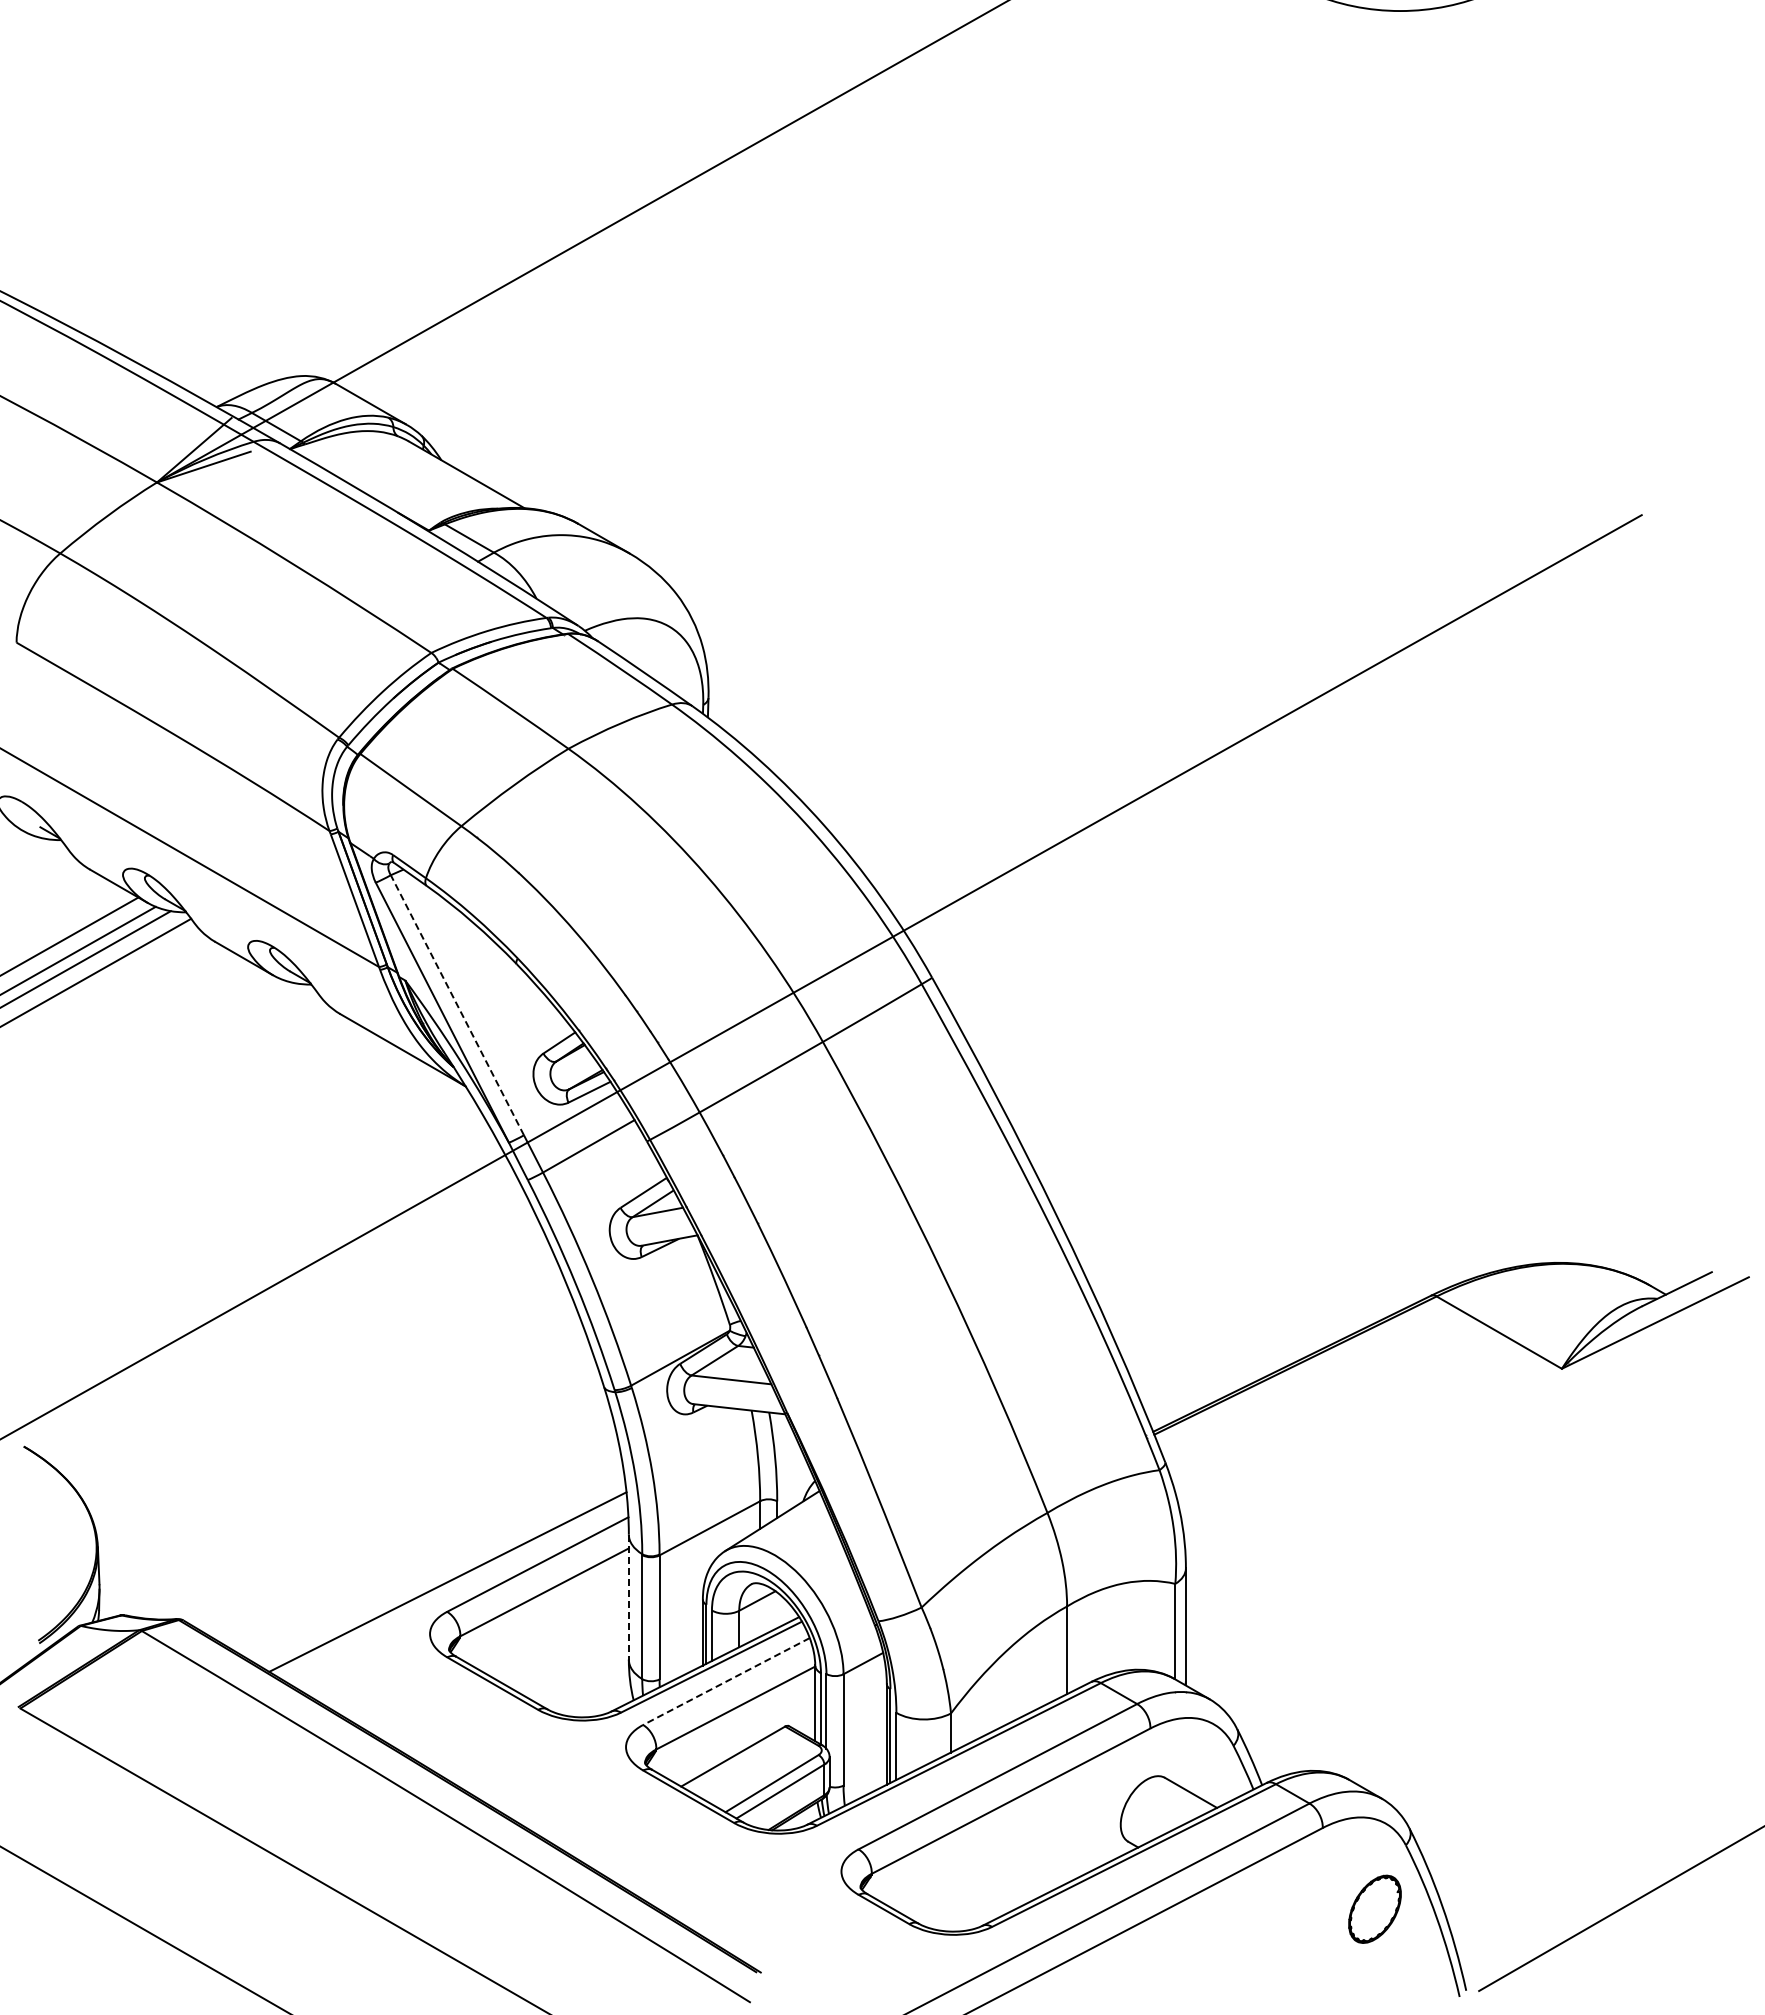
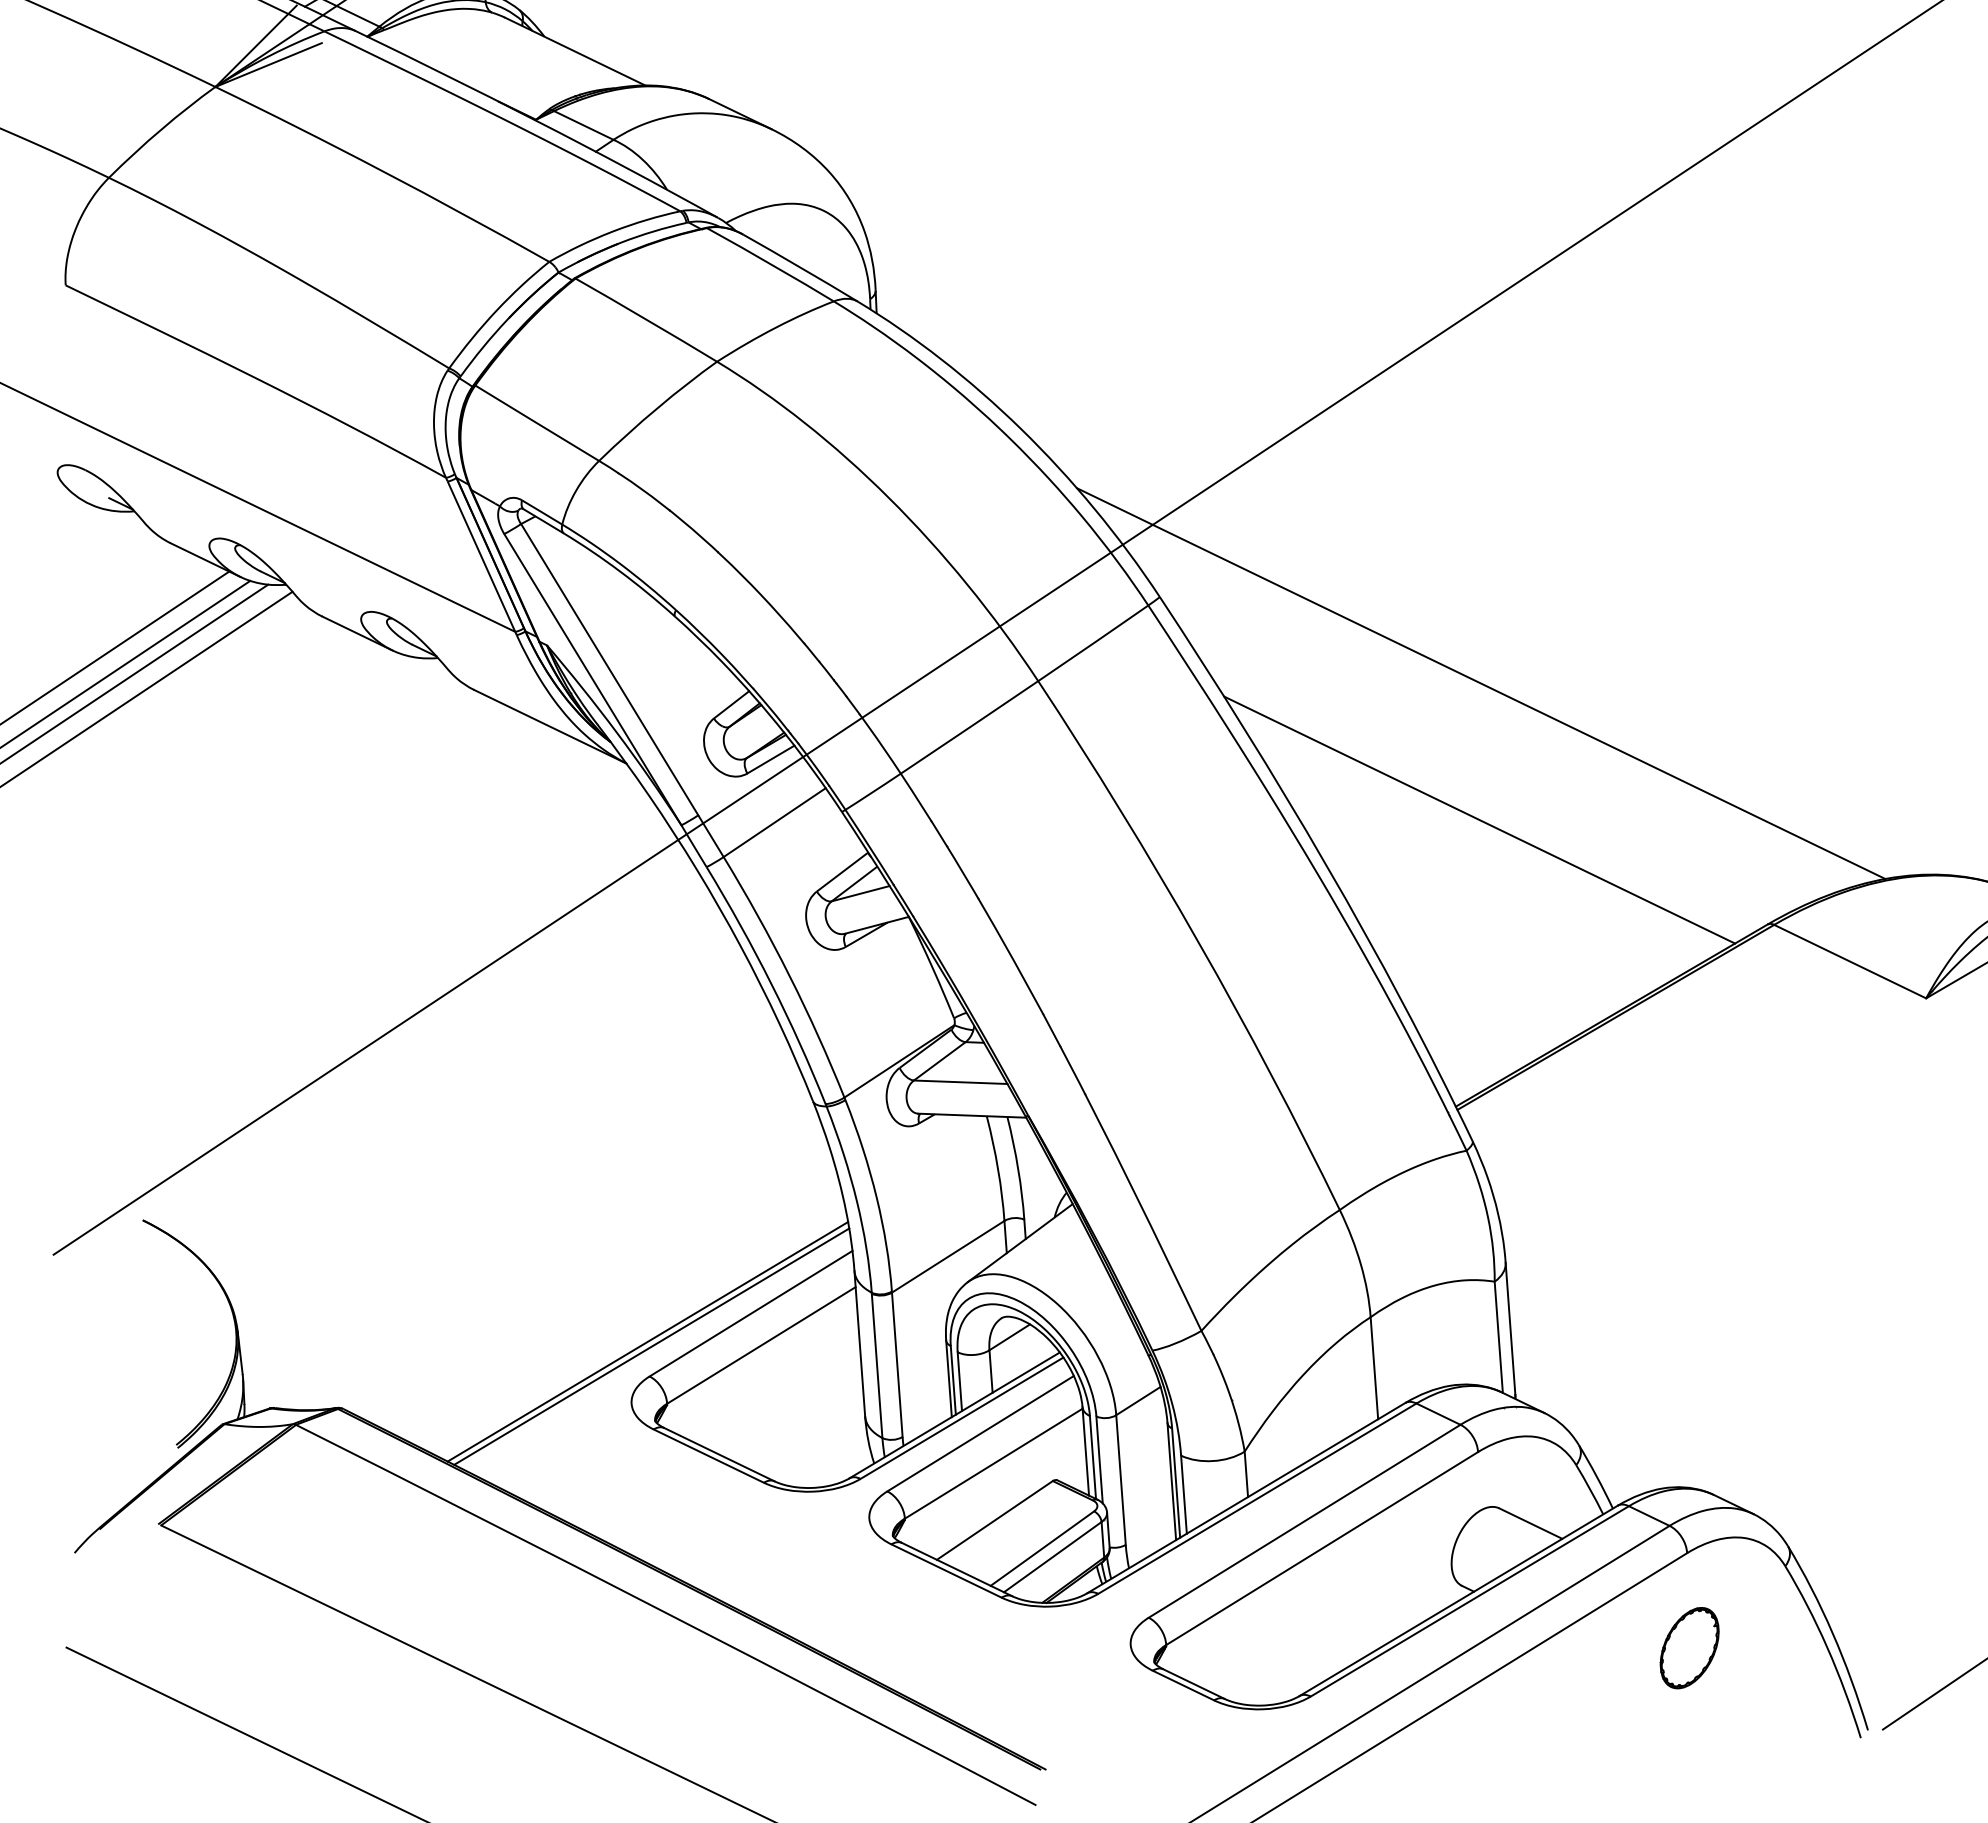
line: (457, 1004) -> (609, 668), dashed -> solid
line: (1201, 1071) -> (1481, 683), added
line: (1191, 1187) -> (1479, 819), added
line: (450, 1586) -> (651, 1346), added
line: (628, 1597) -> (859, 1344), dashed -> solid
line: (726, 1681) -> (980, 1433), dashed -> solid
part: (1374, 1908) -> (1689, 1647), moved

